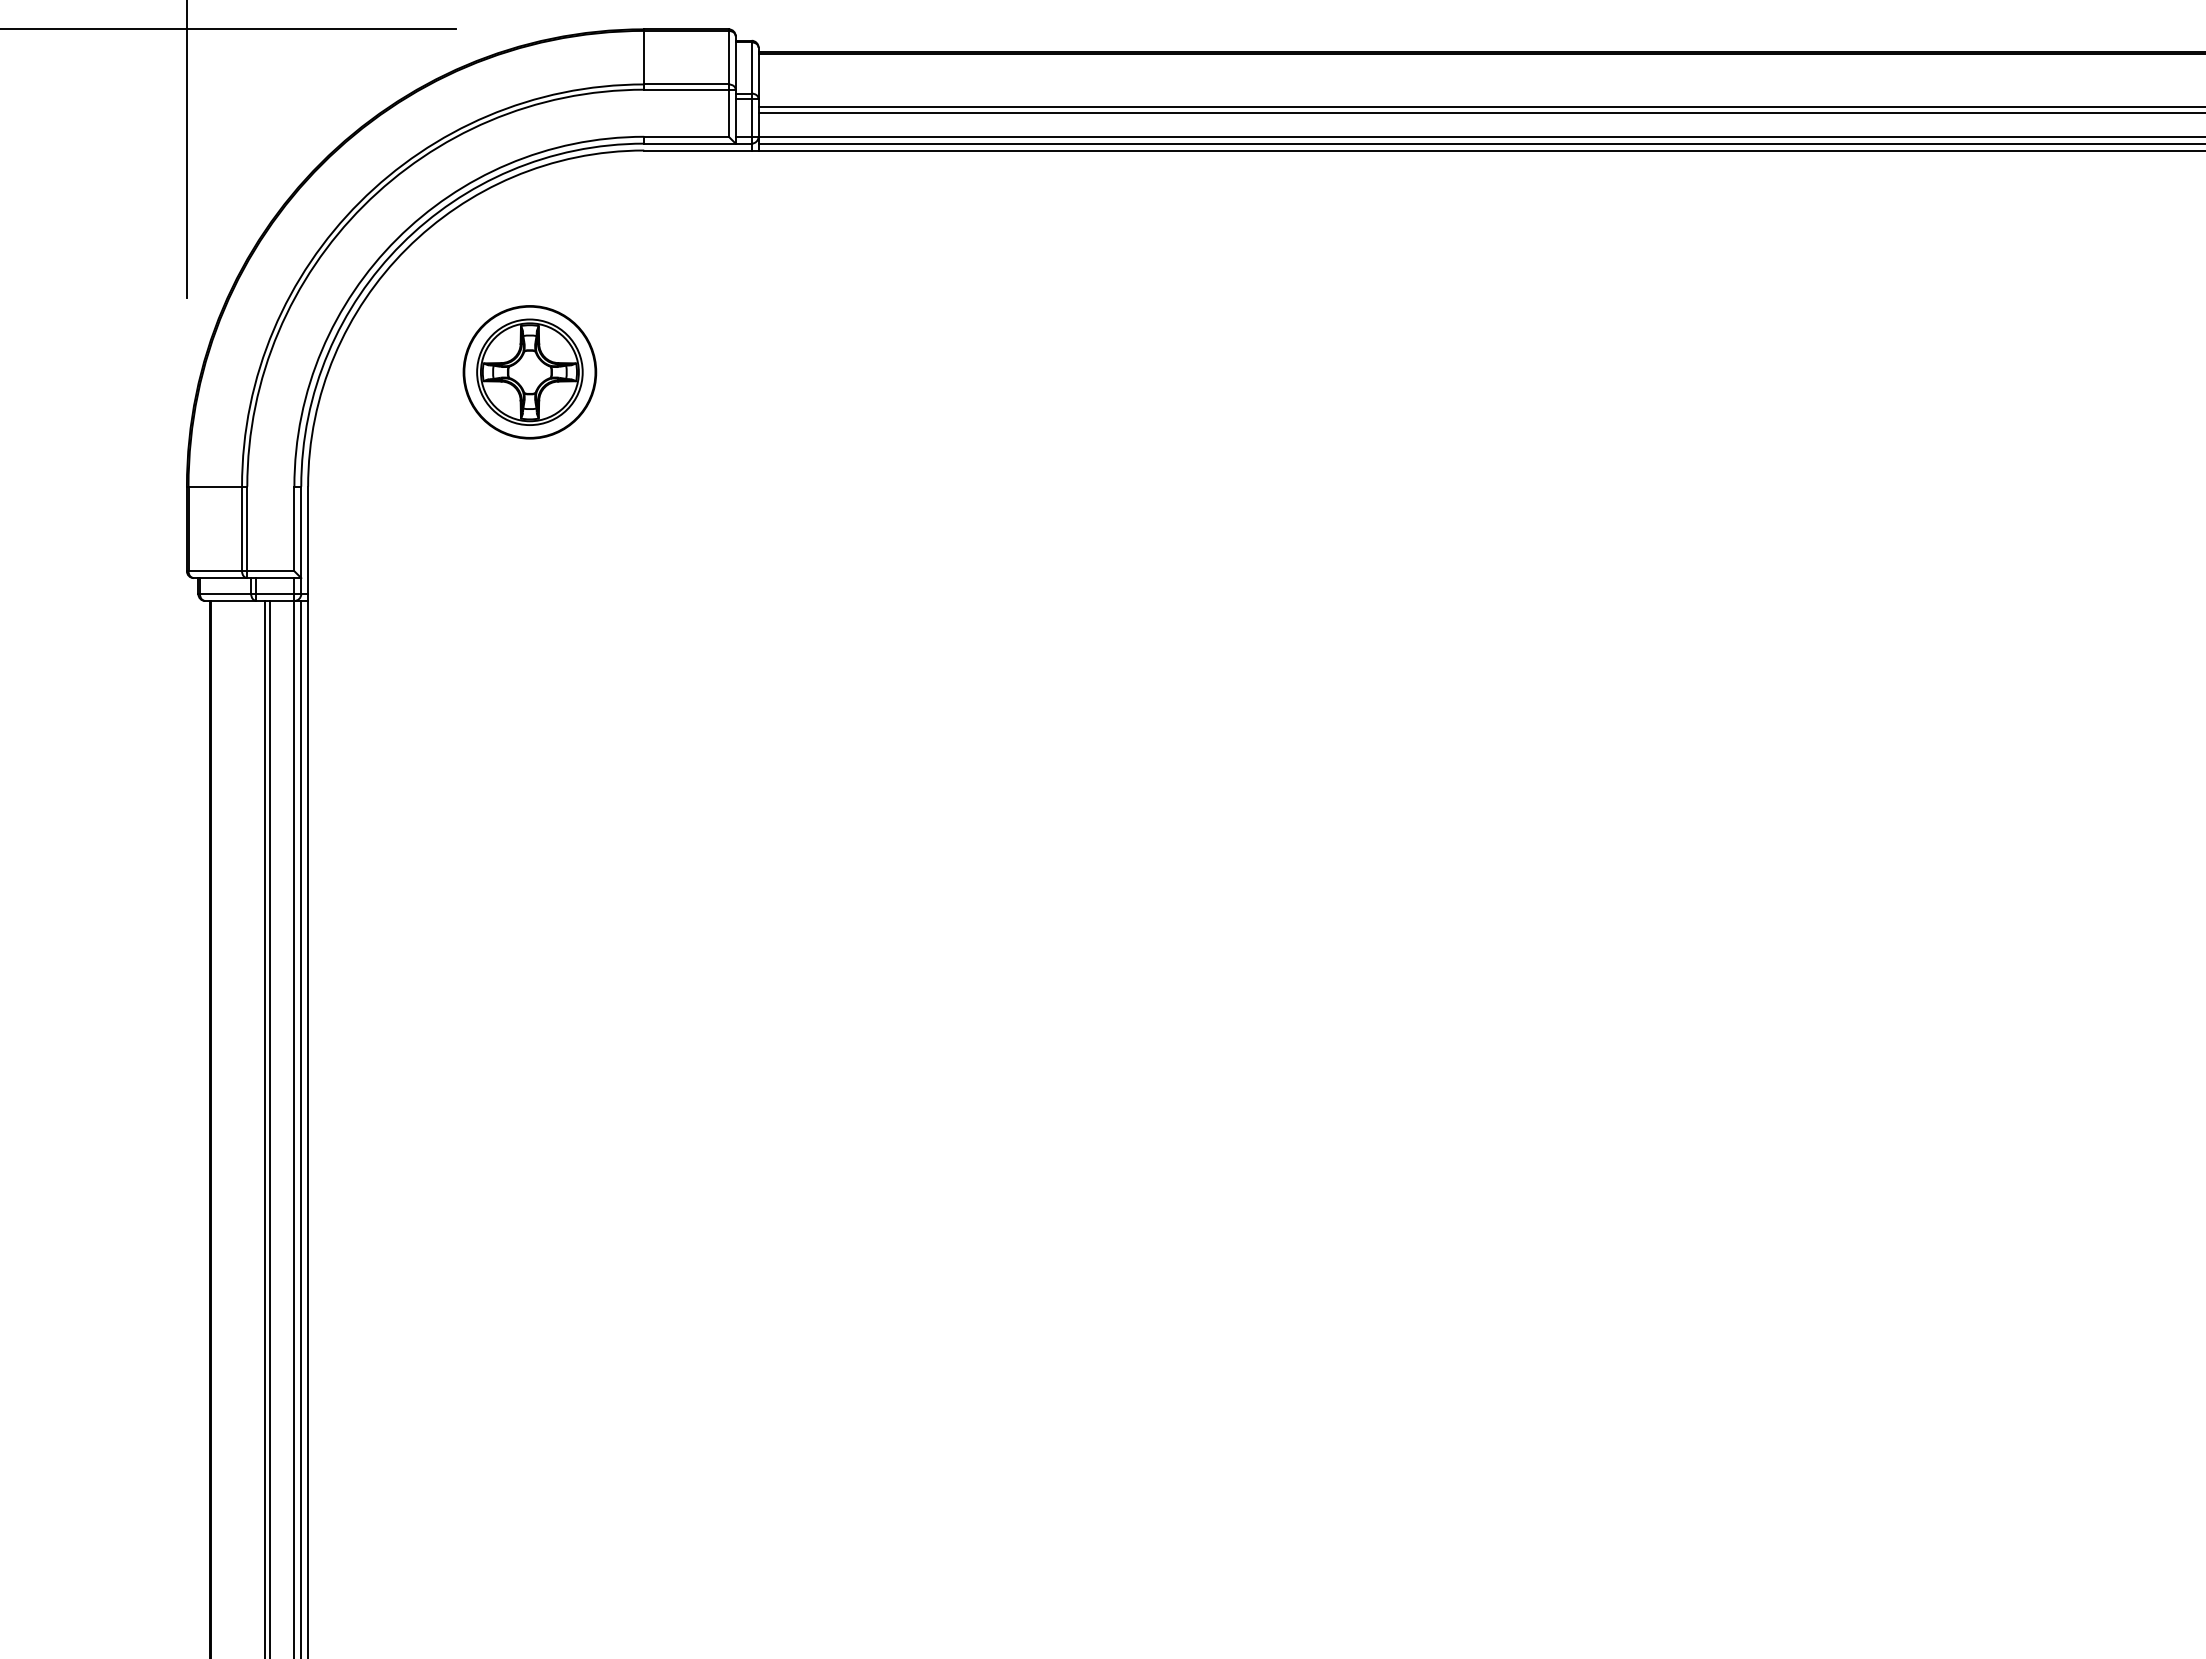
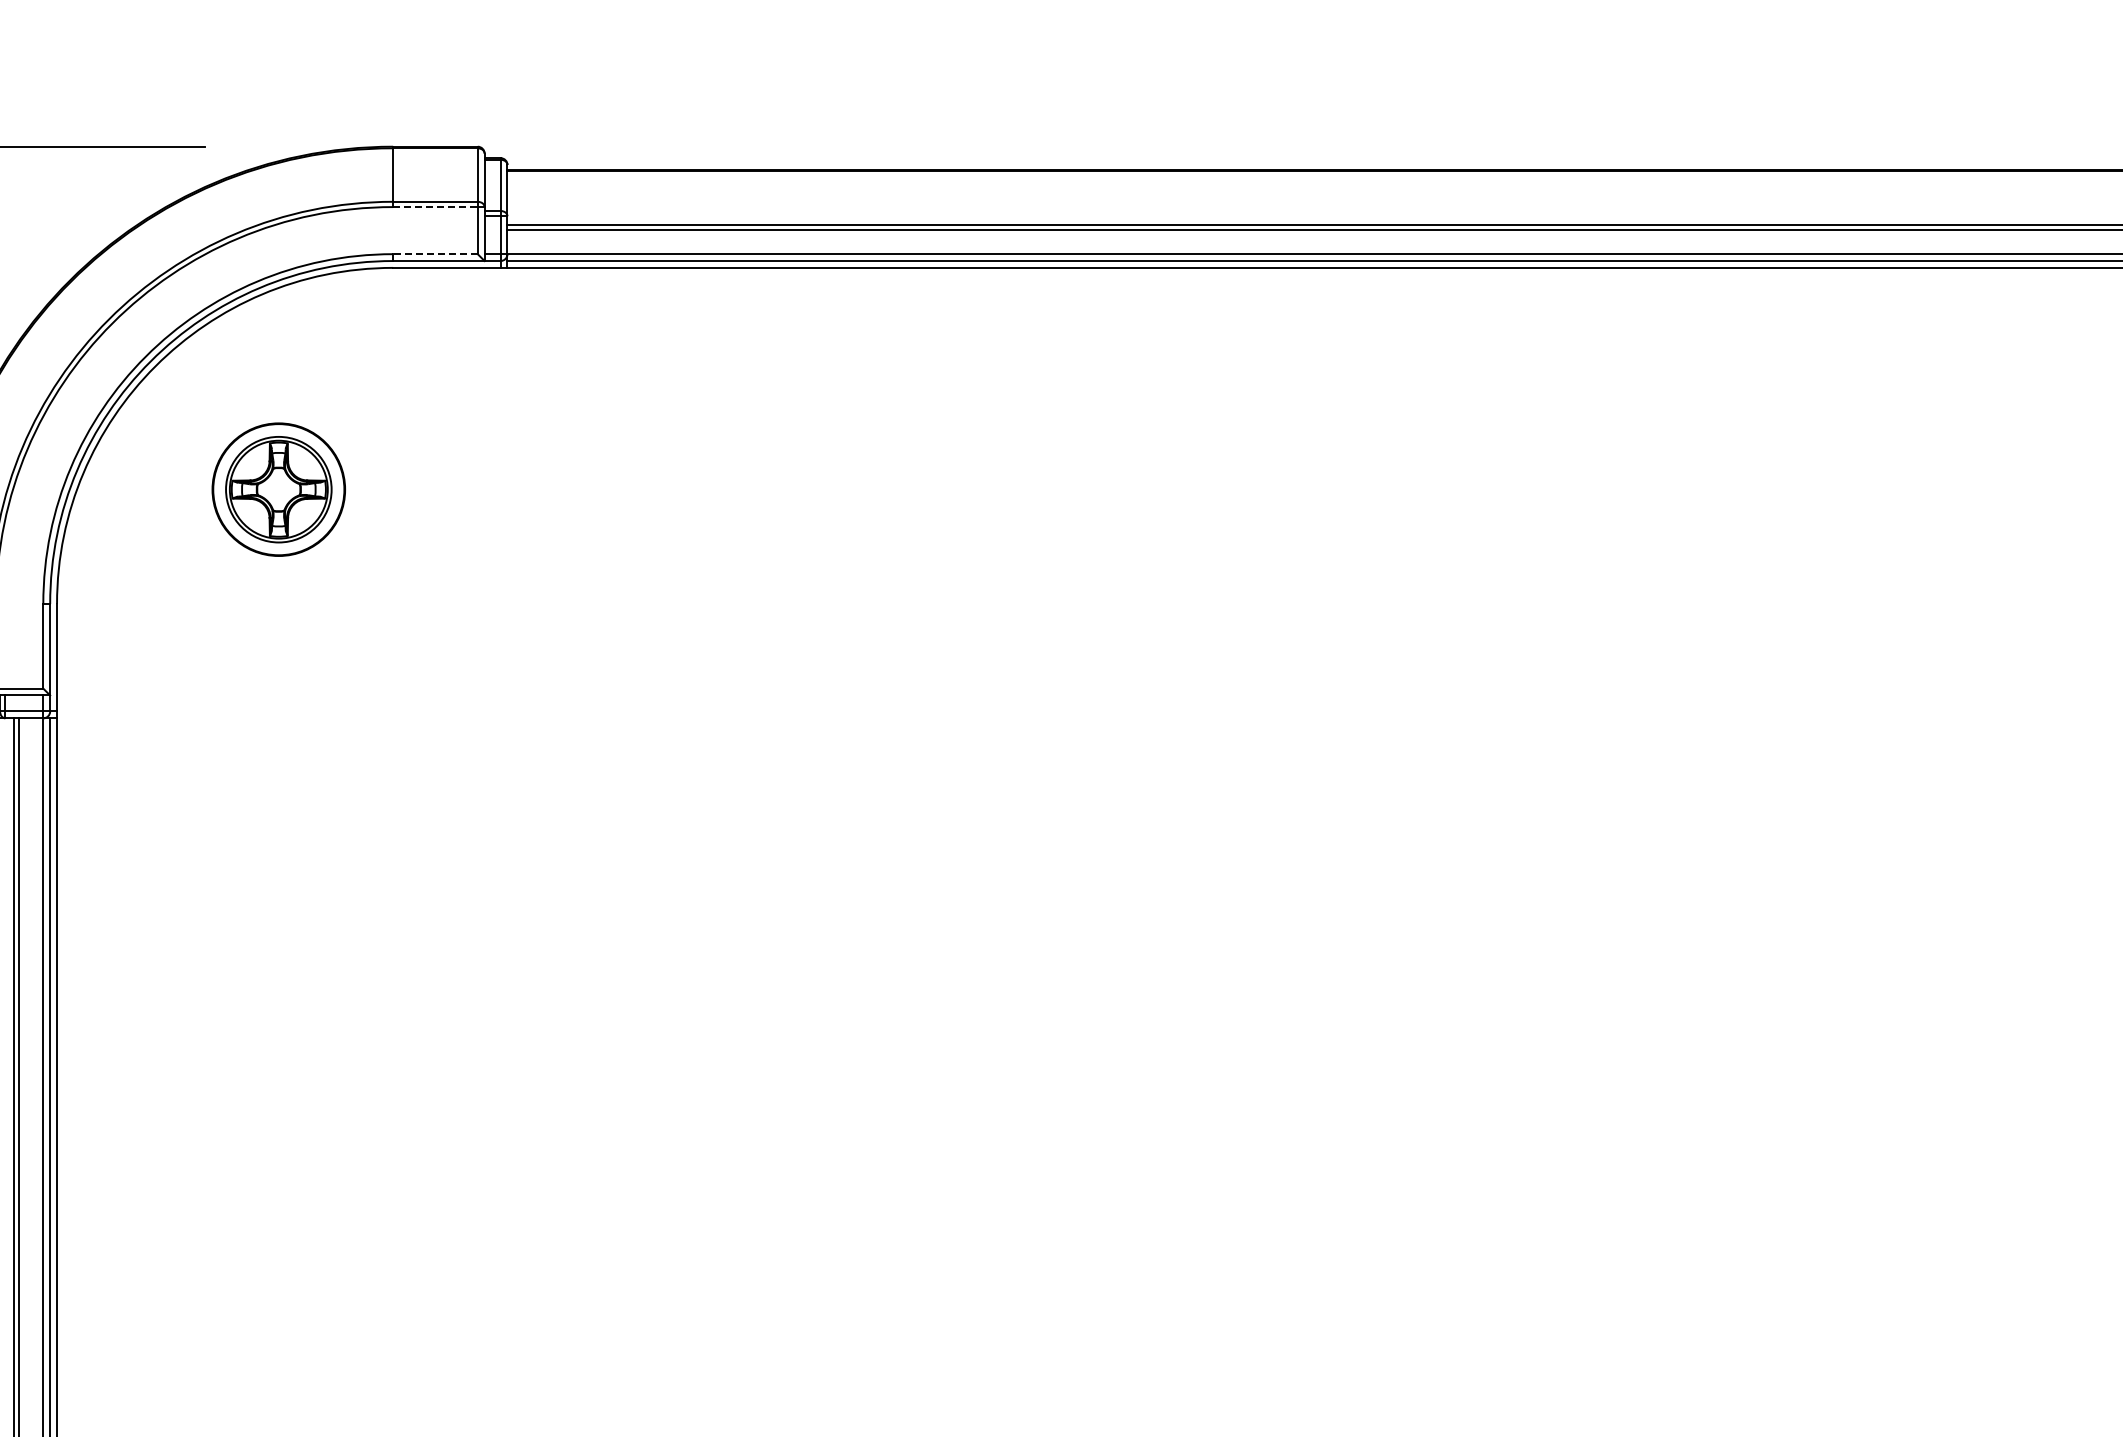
line: (687, 89) -> (436, 206), solid -> dashed
line: (686, 136) -> (435, 253), solid -> dashed

